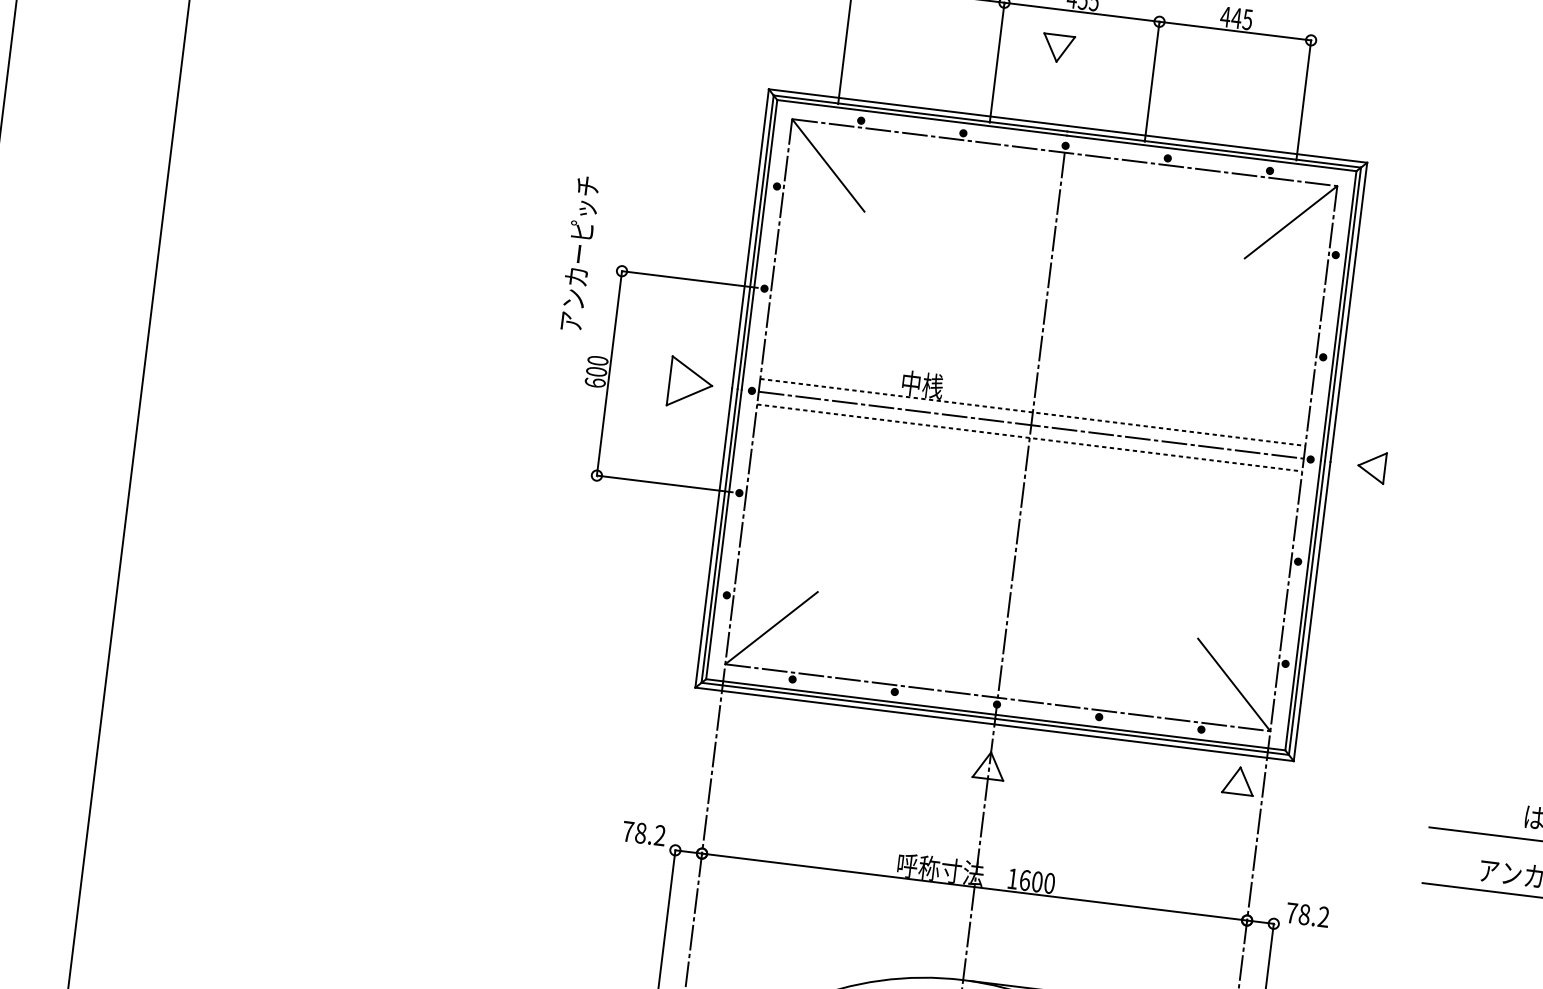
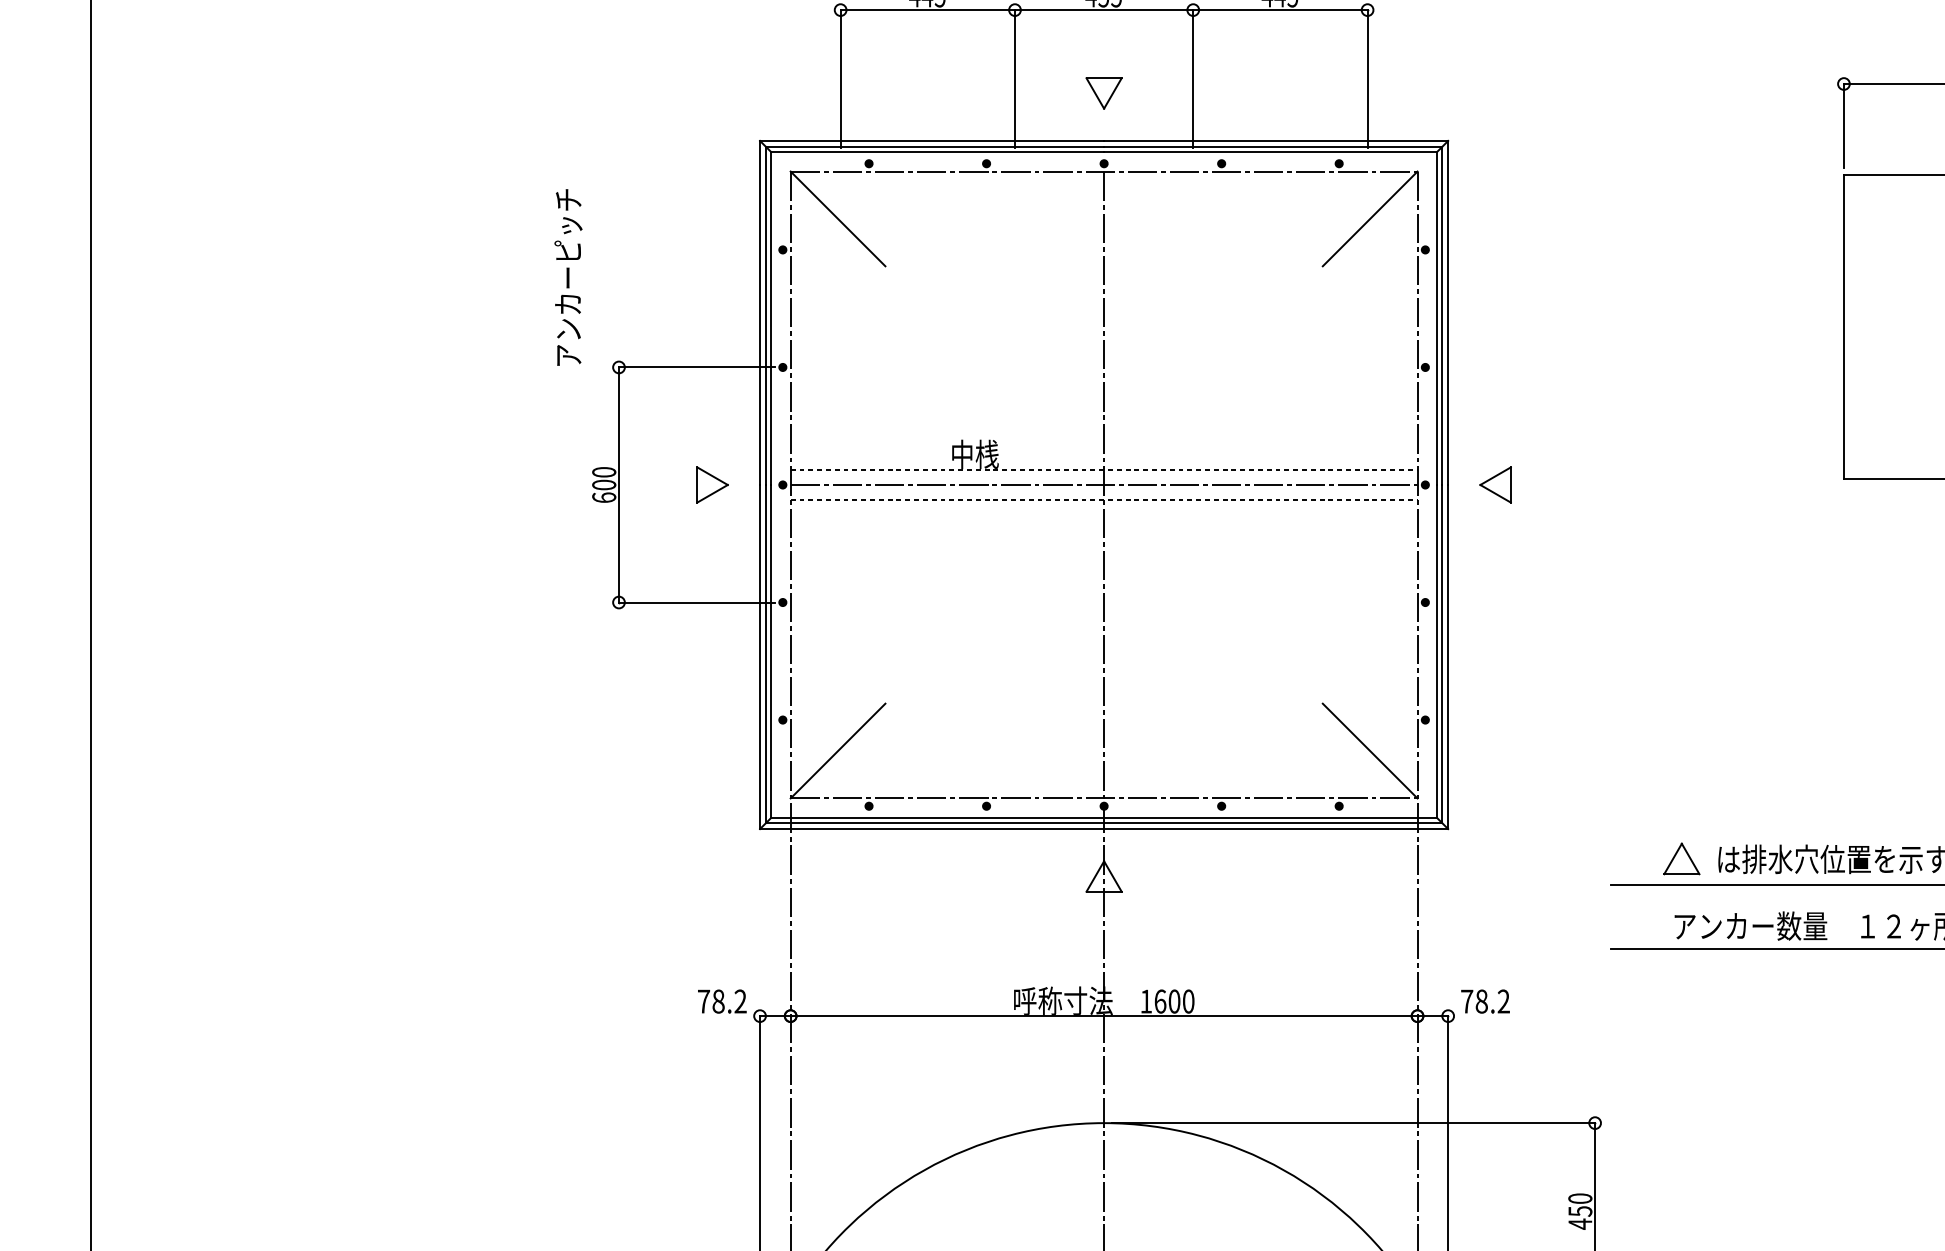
part: (1057, 48) -> (1103, 93), moved
text: (579, 253) -> (568, 277), moved
part: (690, 382) -> (712, 484), size x0.62
part: (1238, 780) -> (1681, 858), moved

